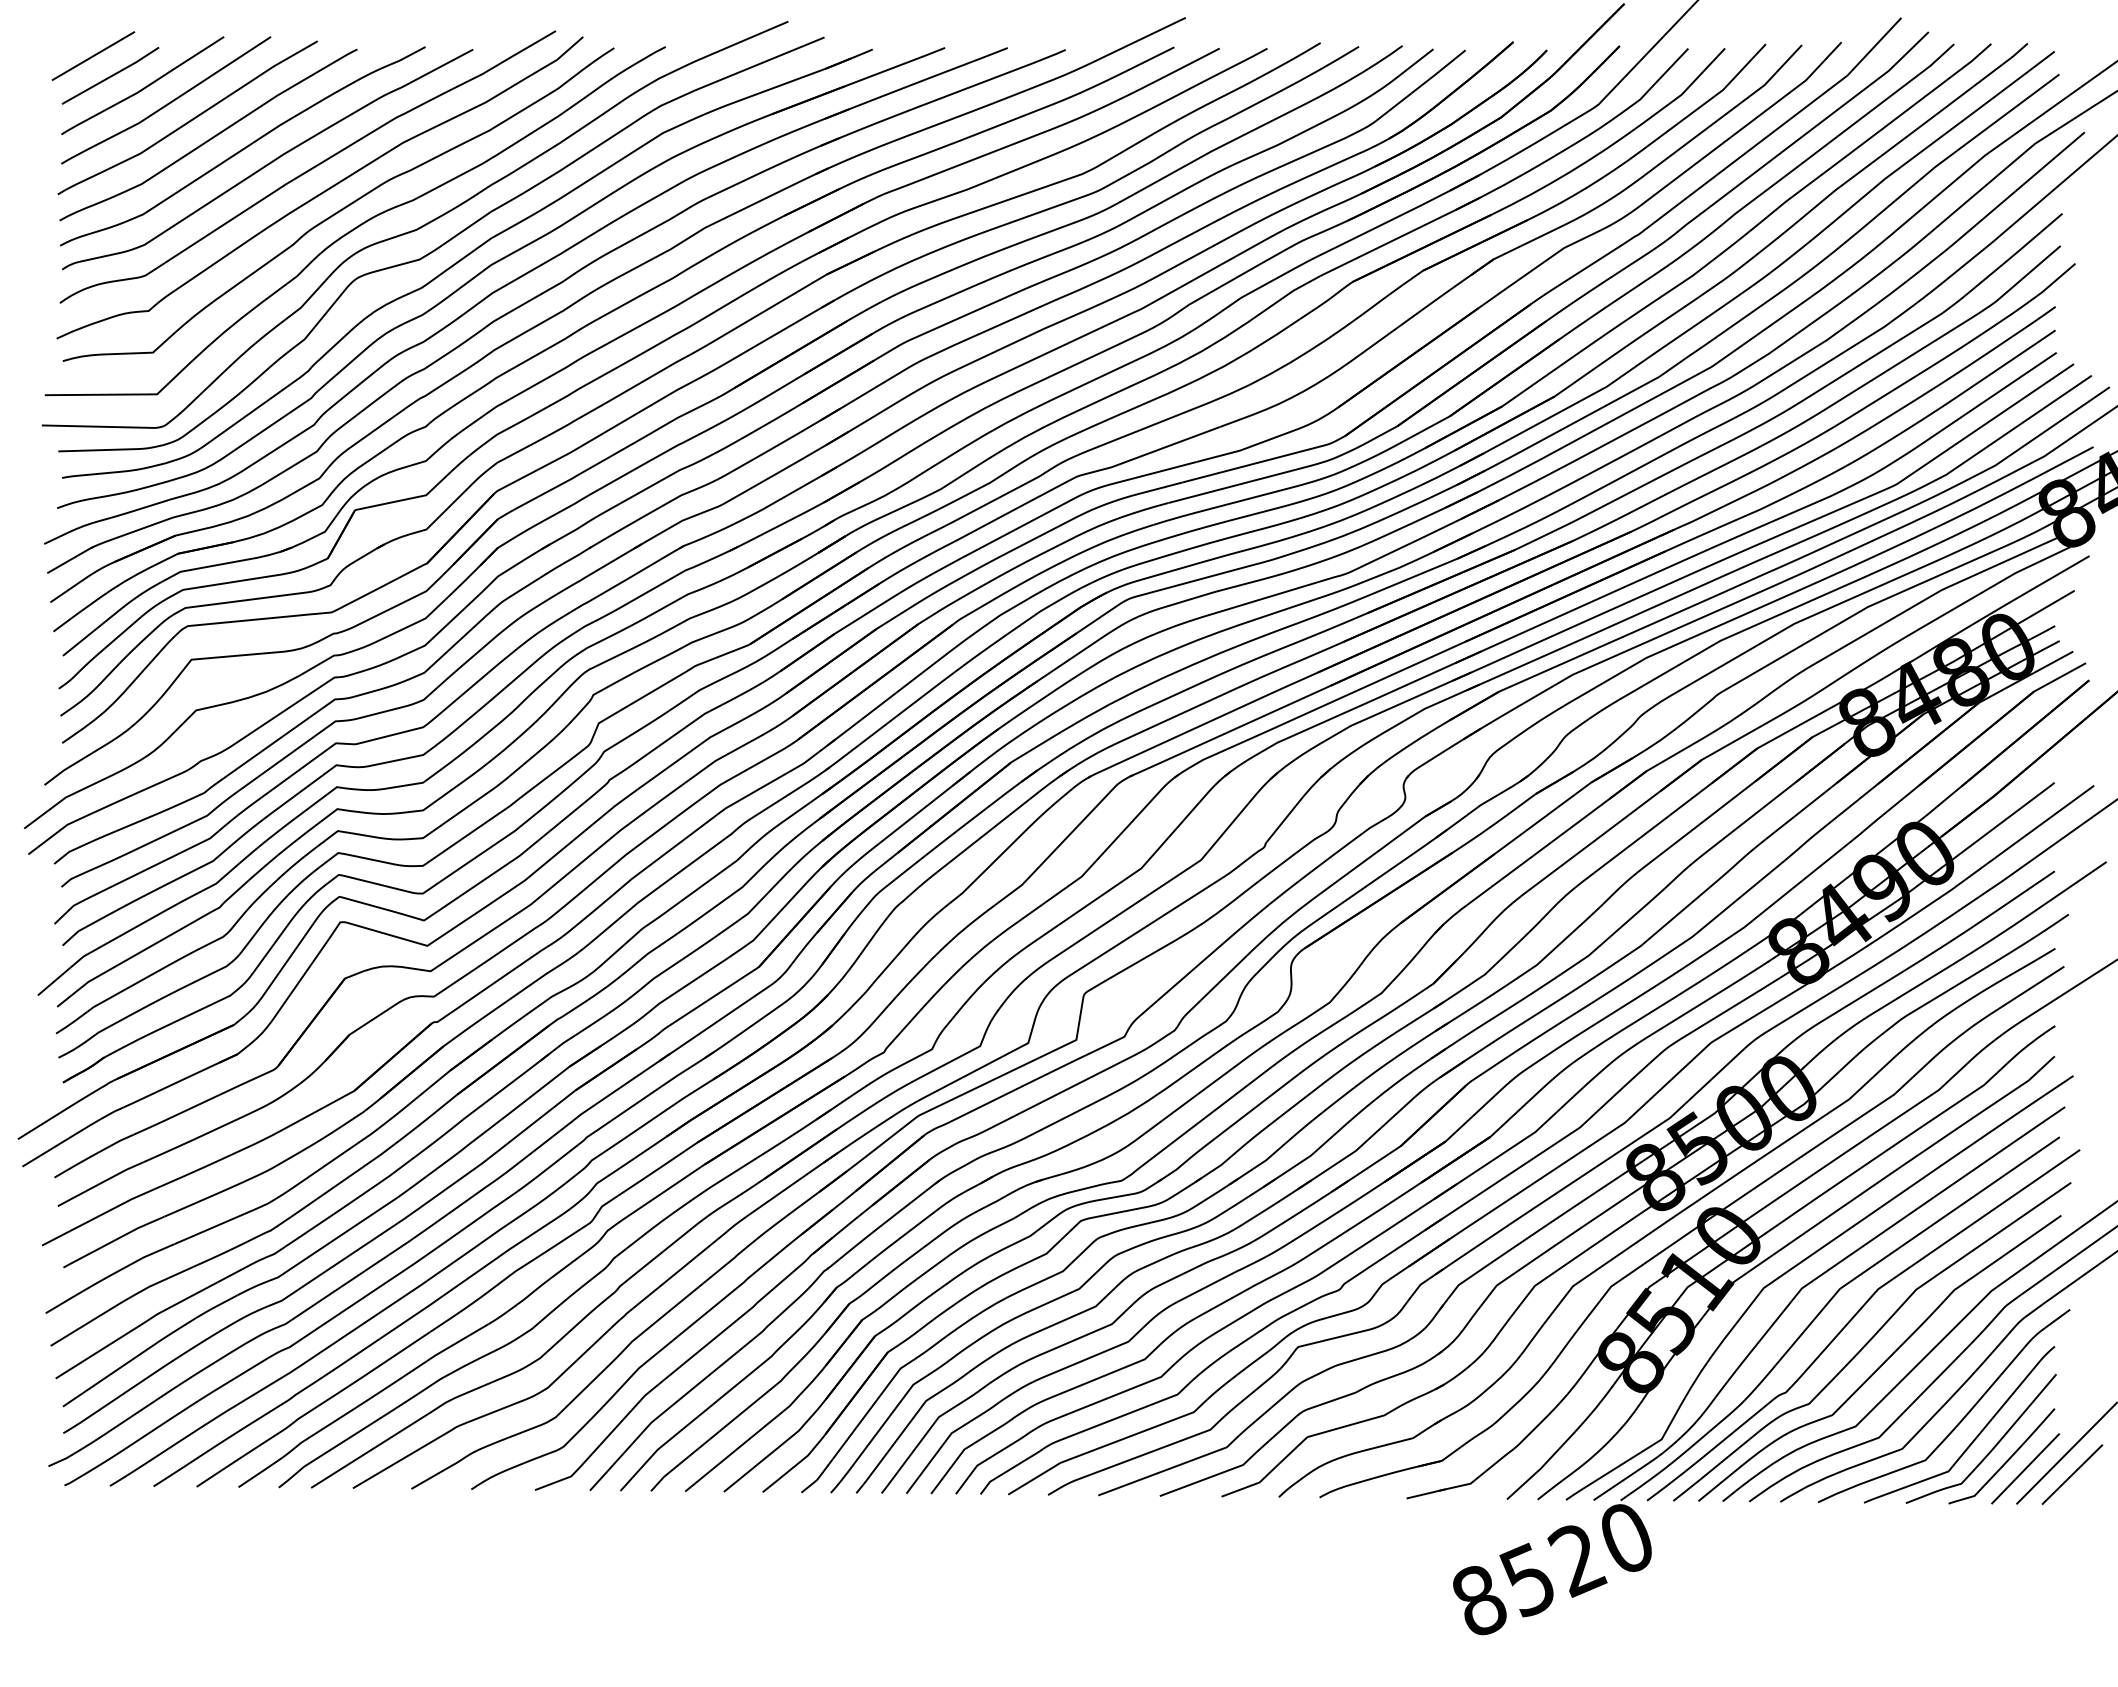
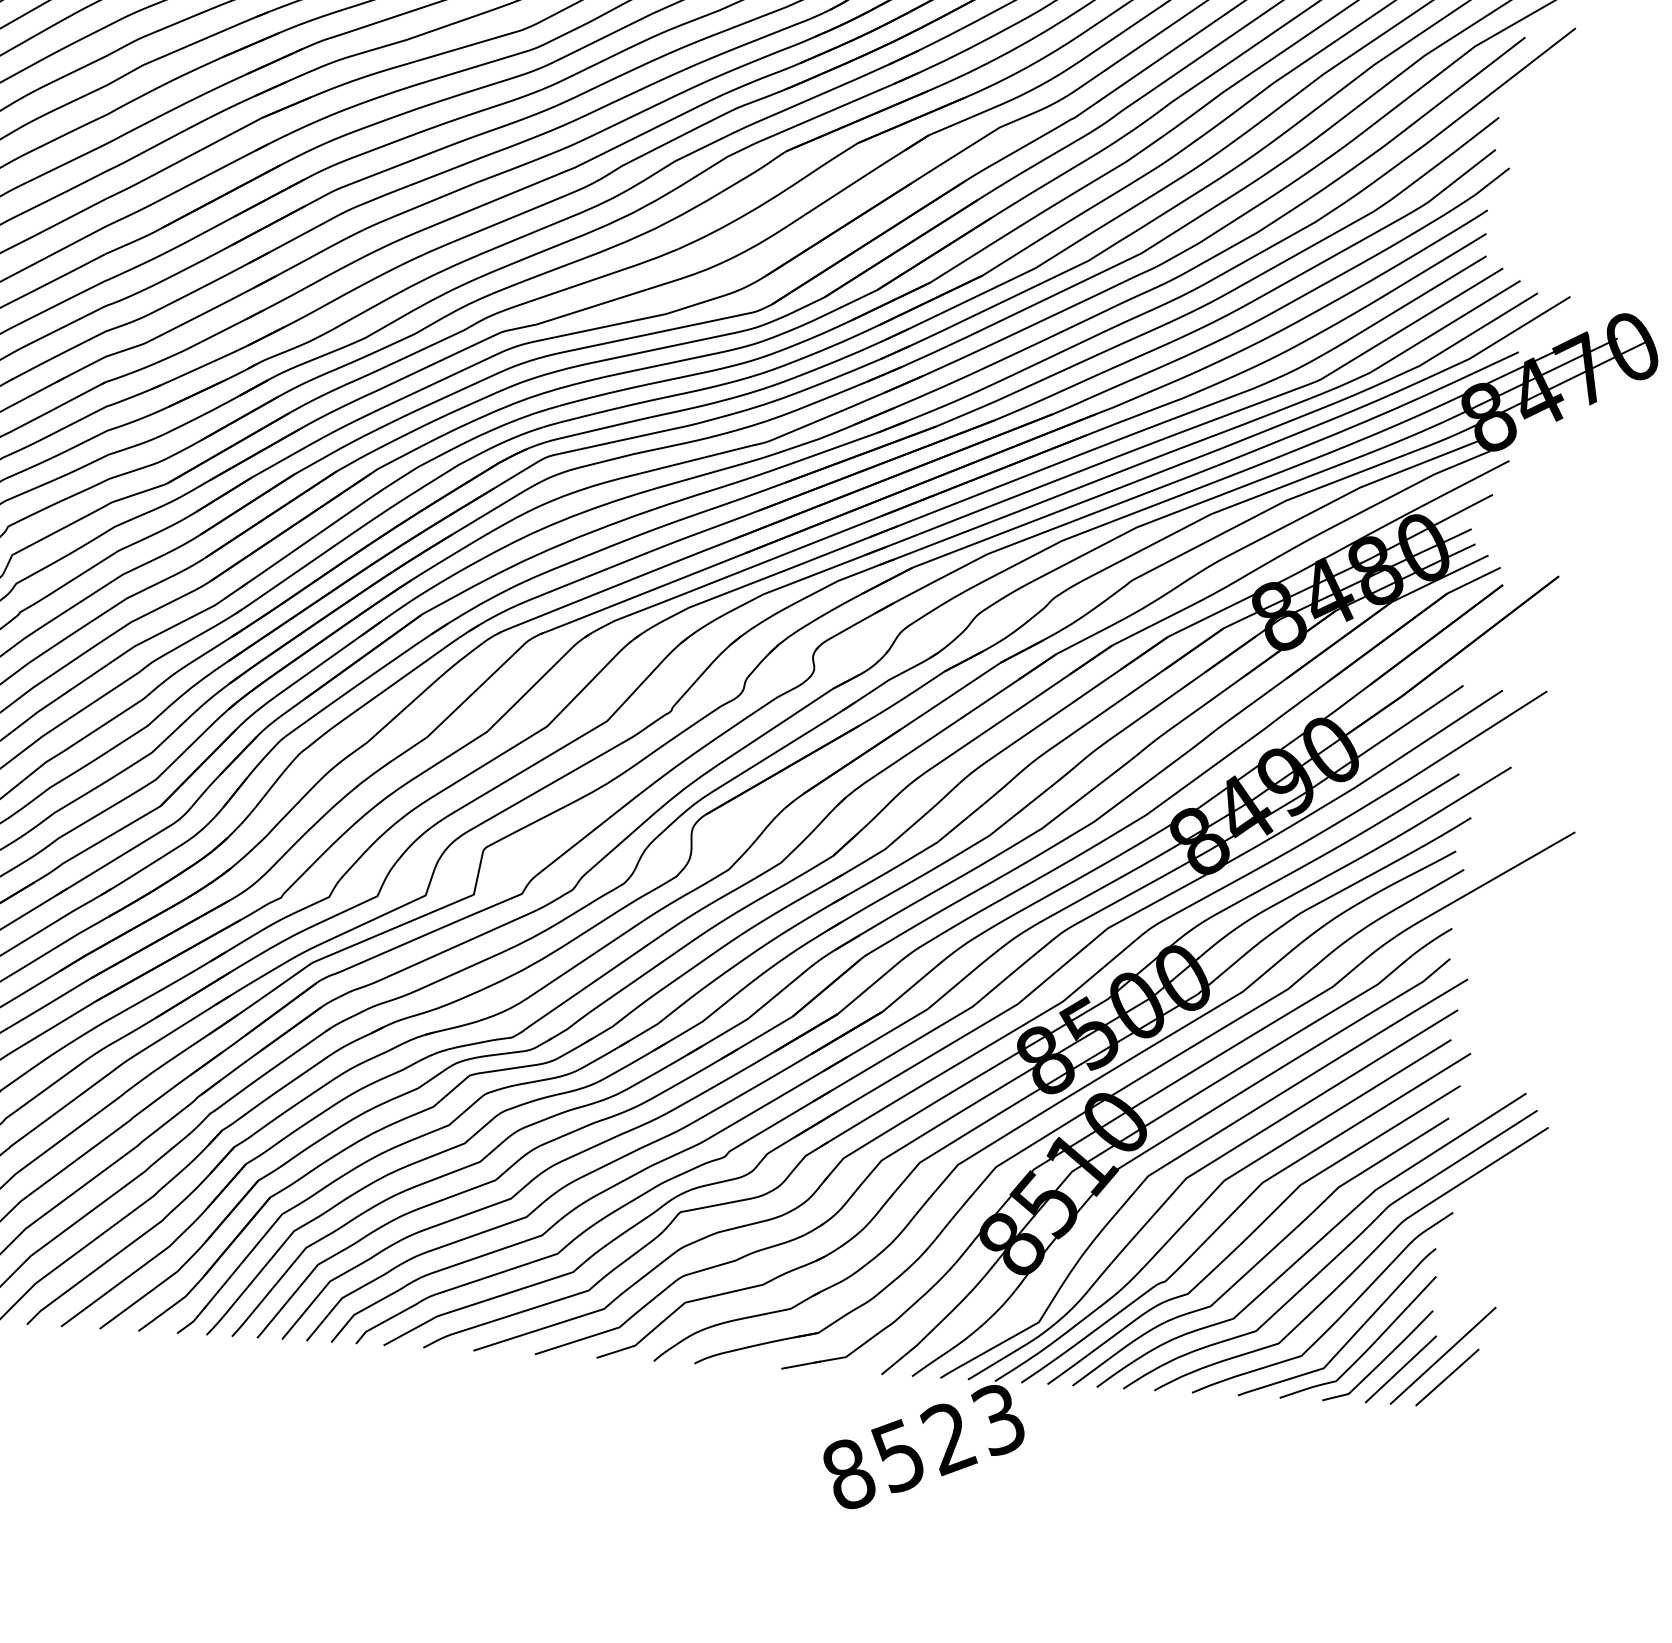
text: (1624, 1539) -> (996, 1420), 8520 -> 8523

